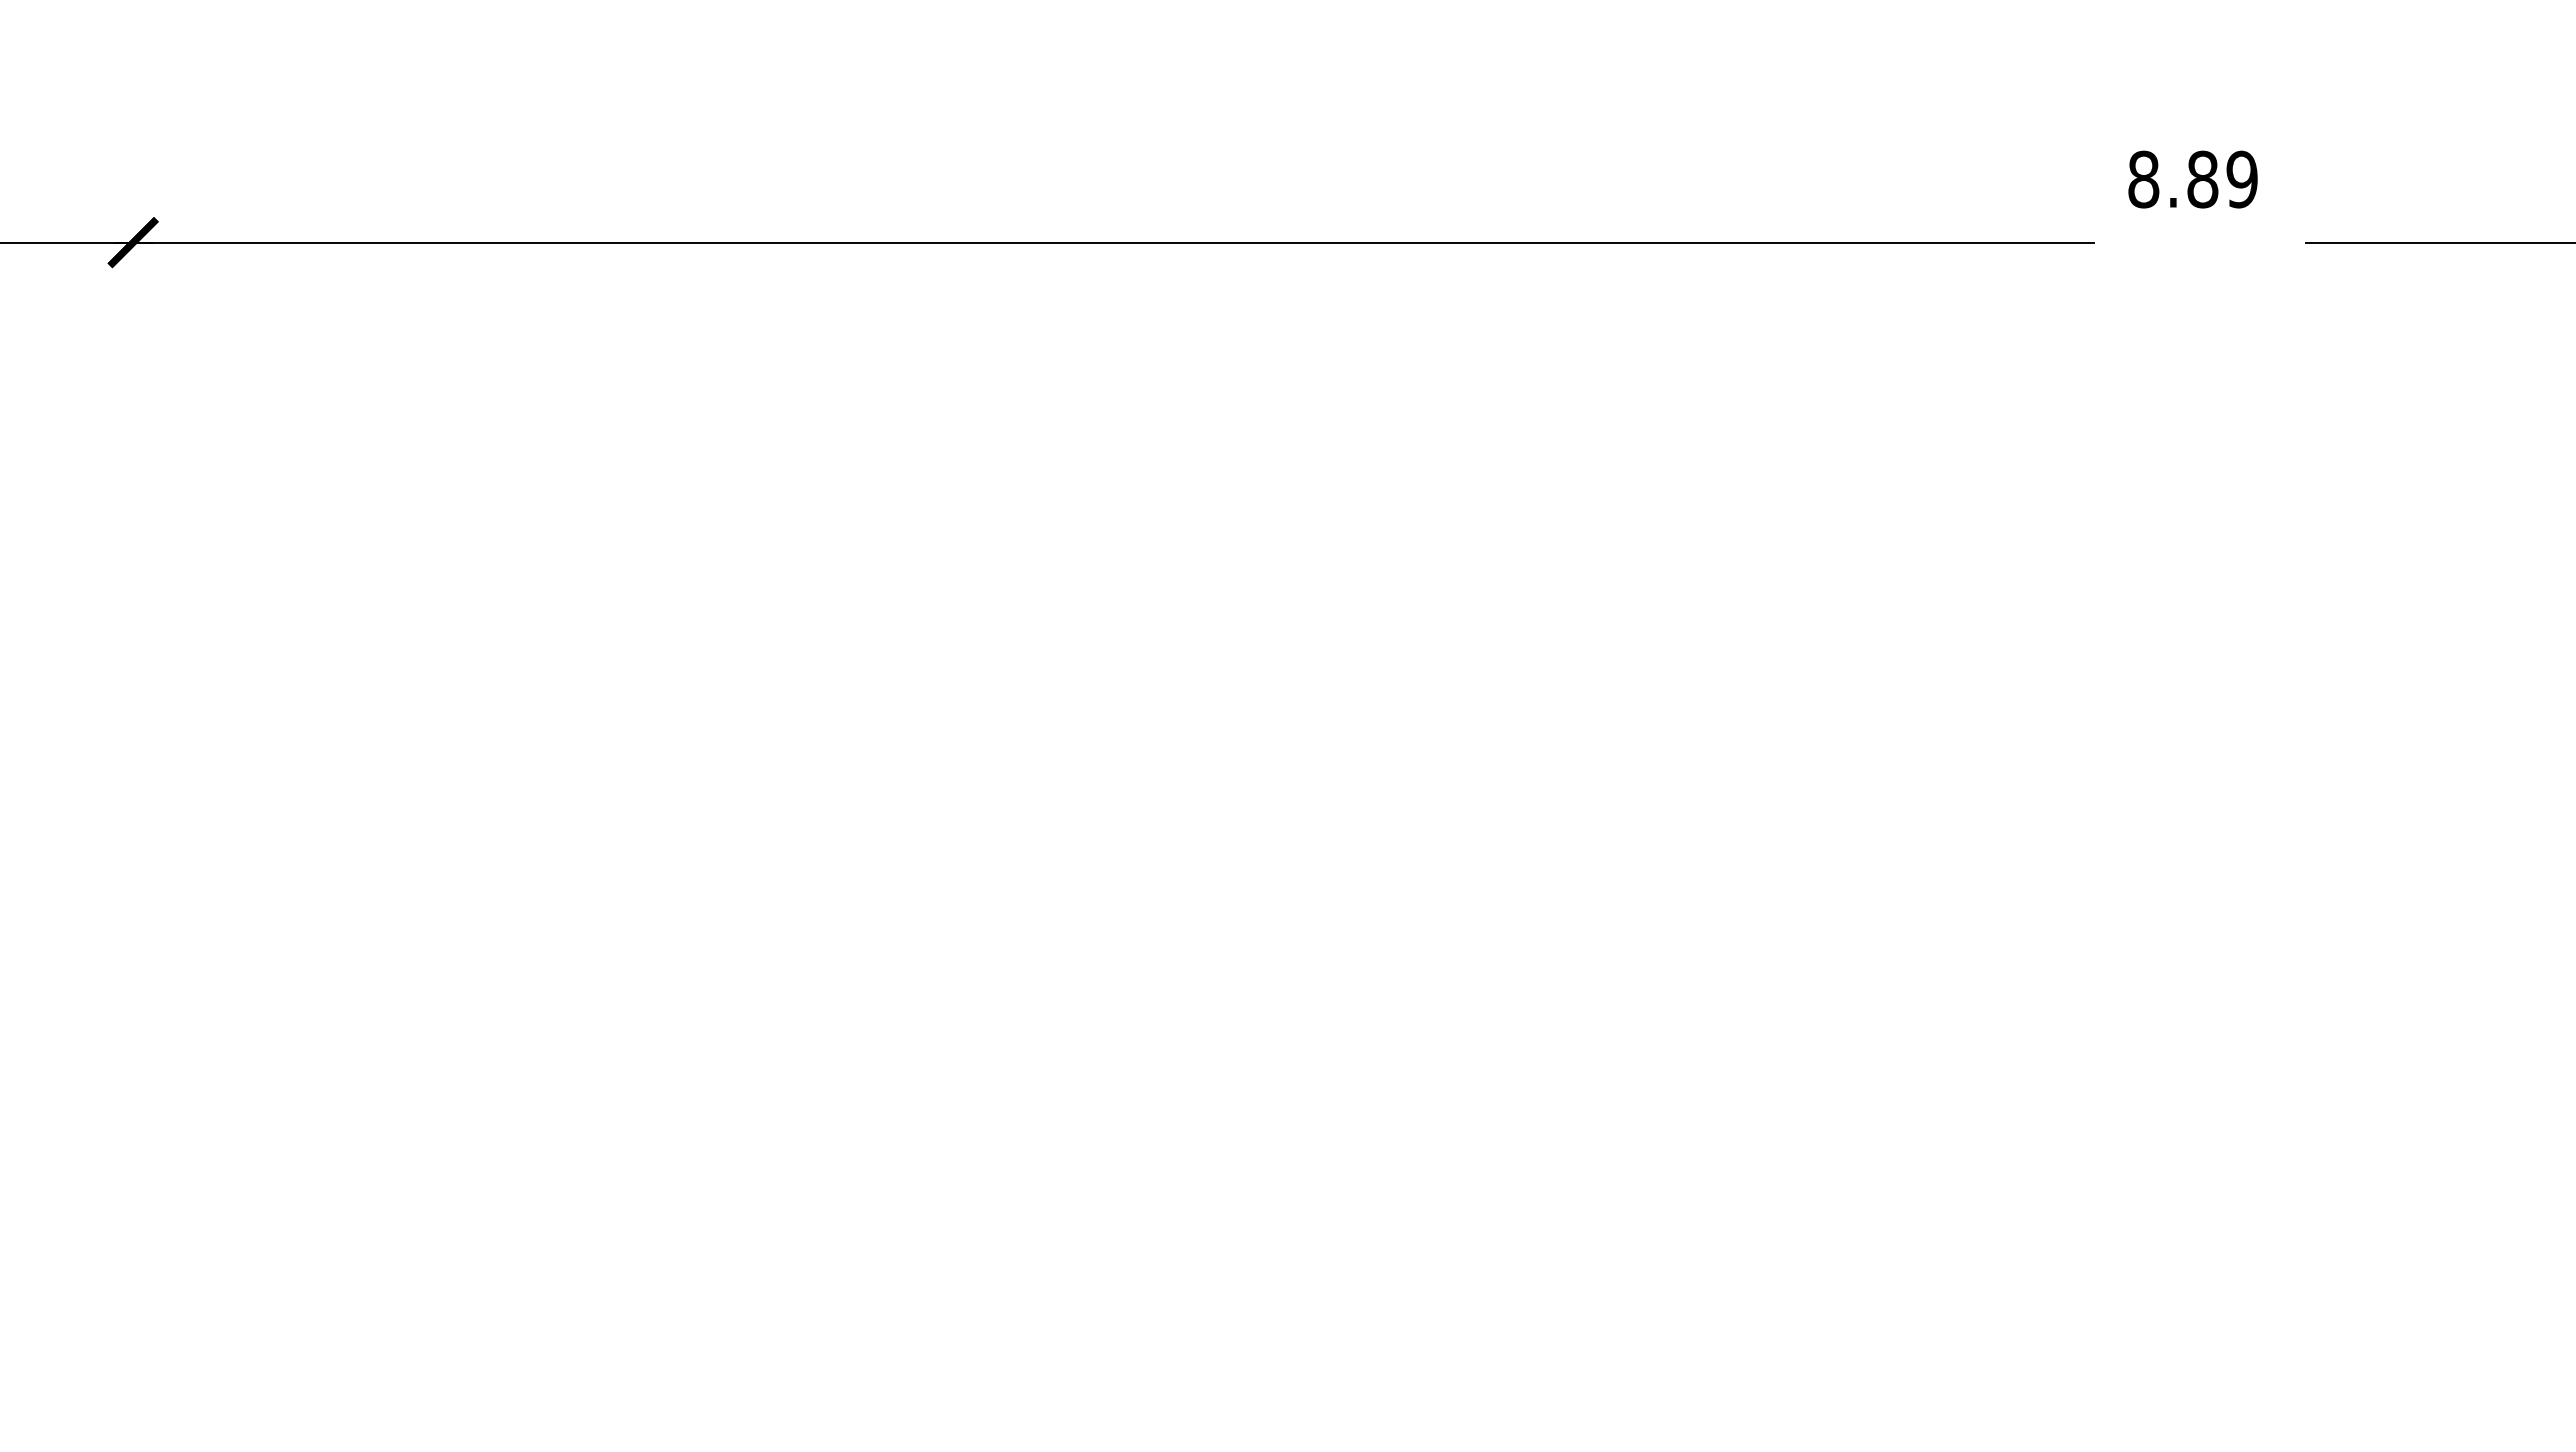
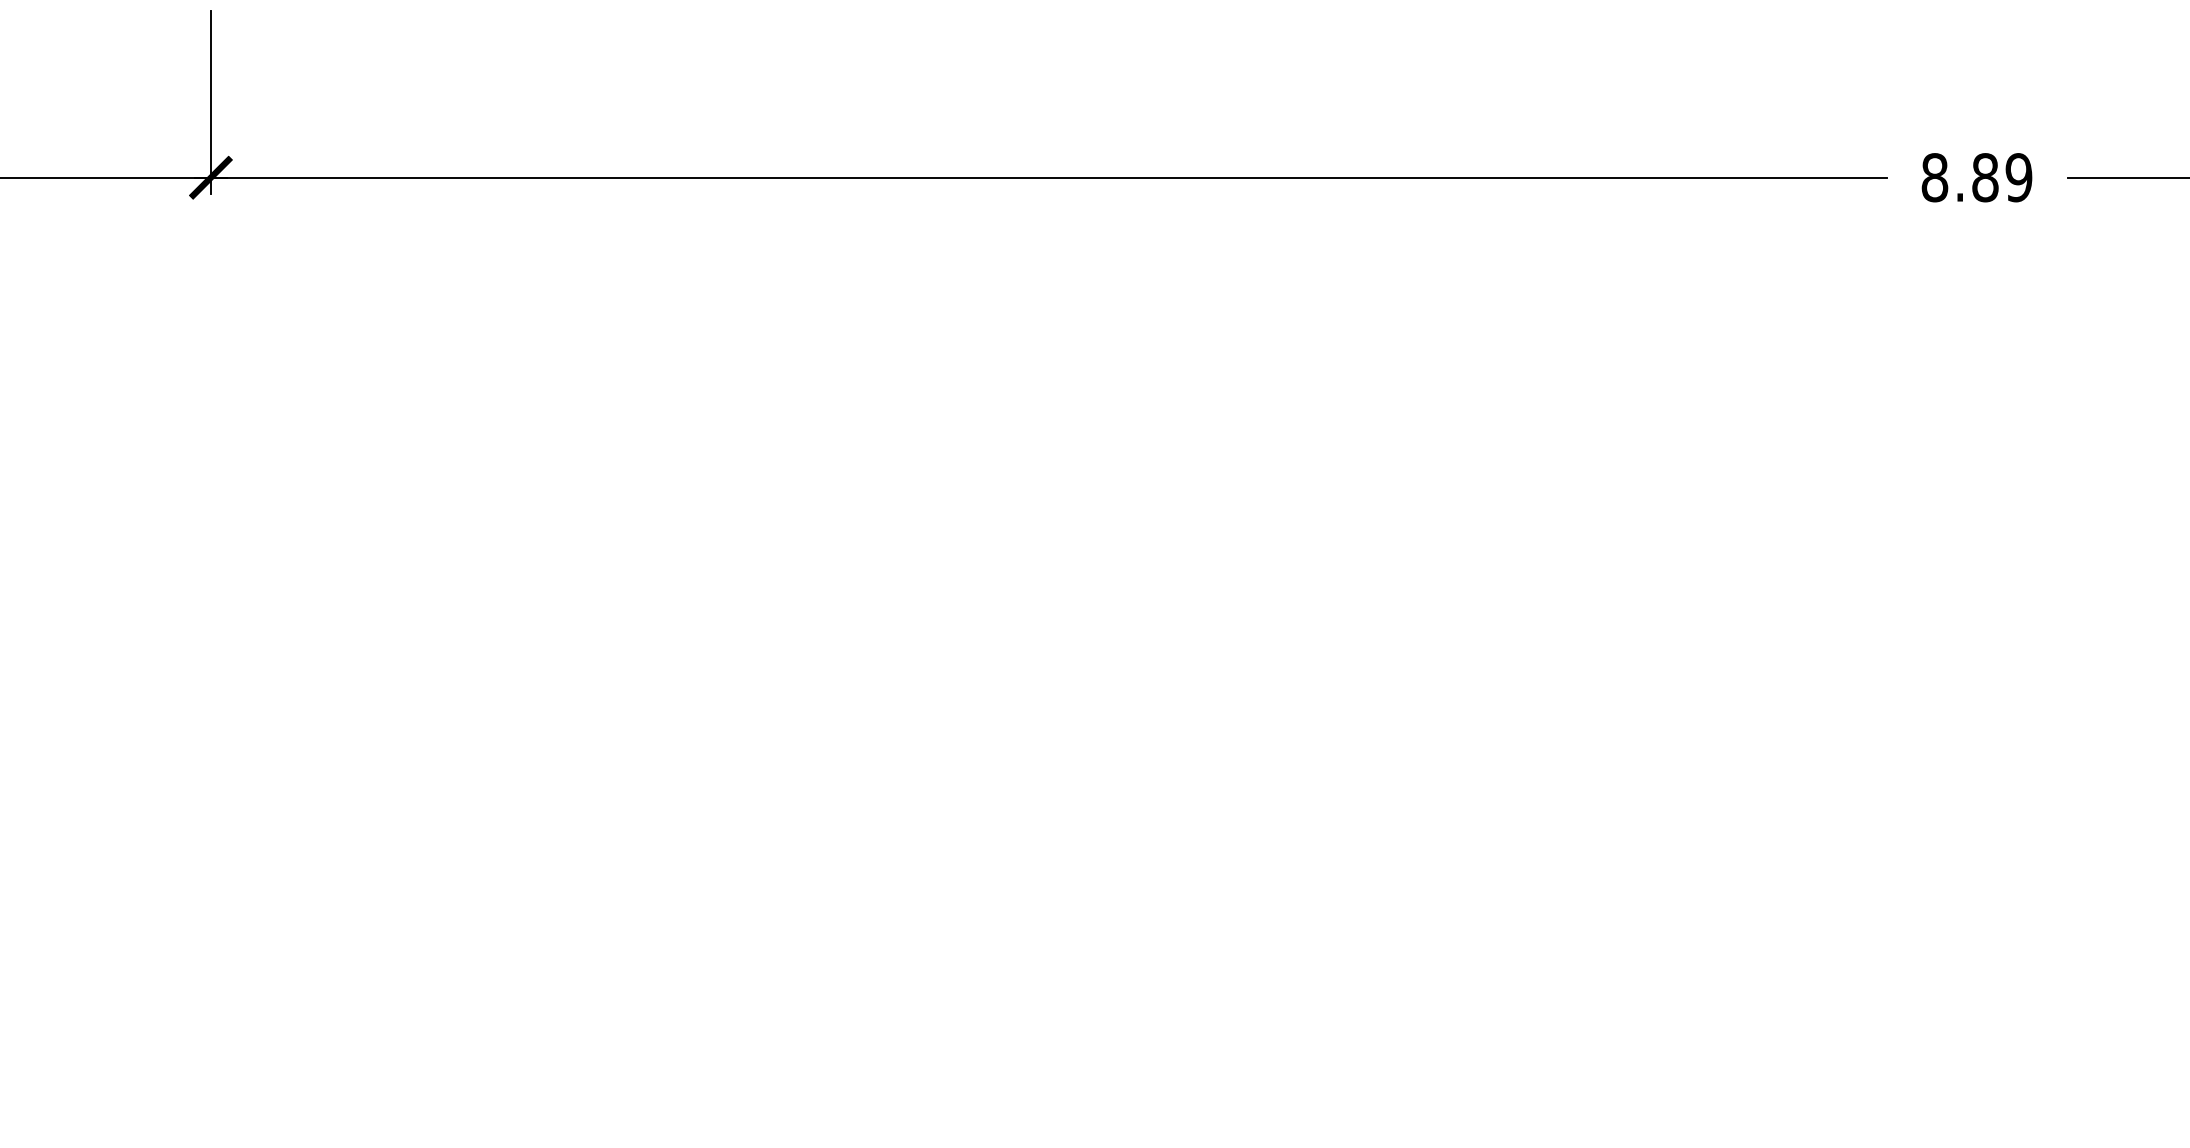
line: (133, 154) -> (211, 102), added
text: (2192, 179) -> (1976, 177), moved

